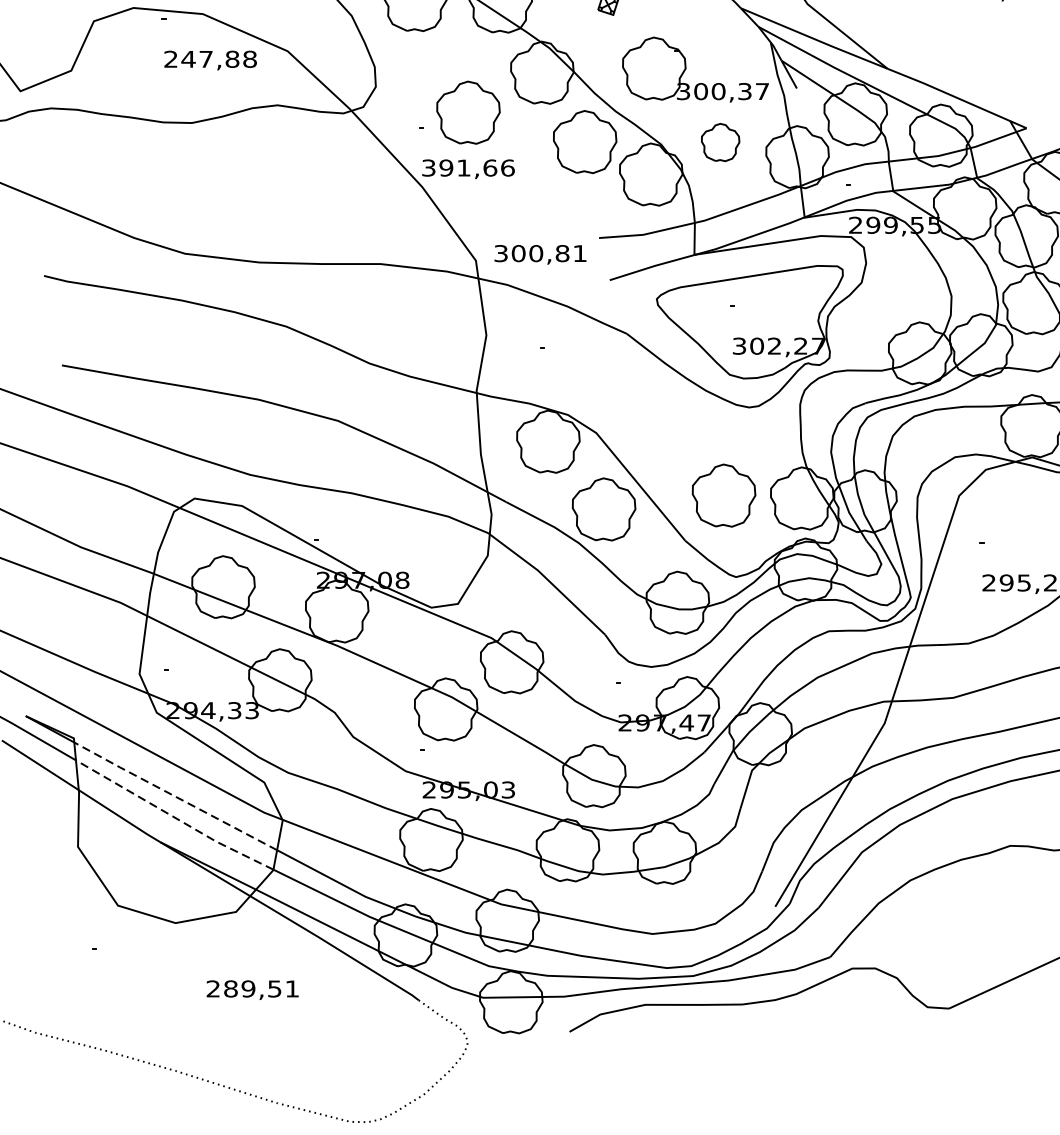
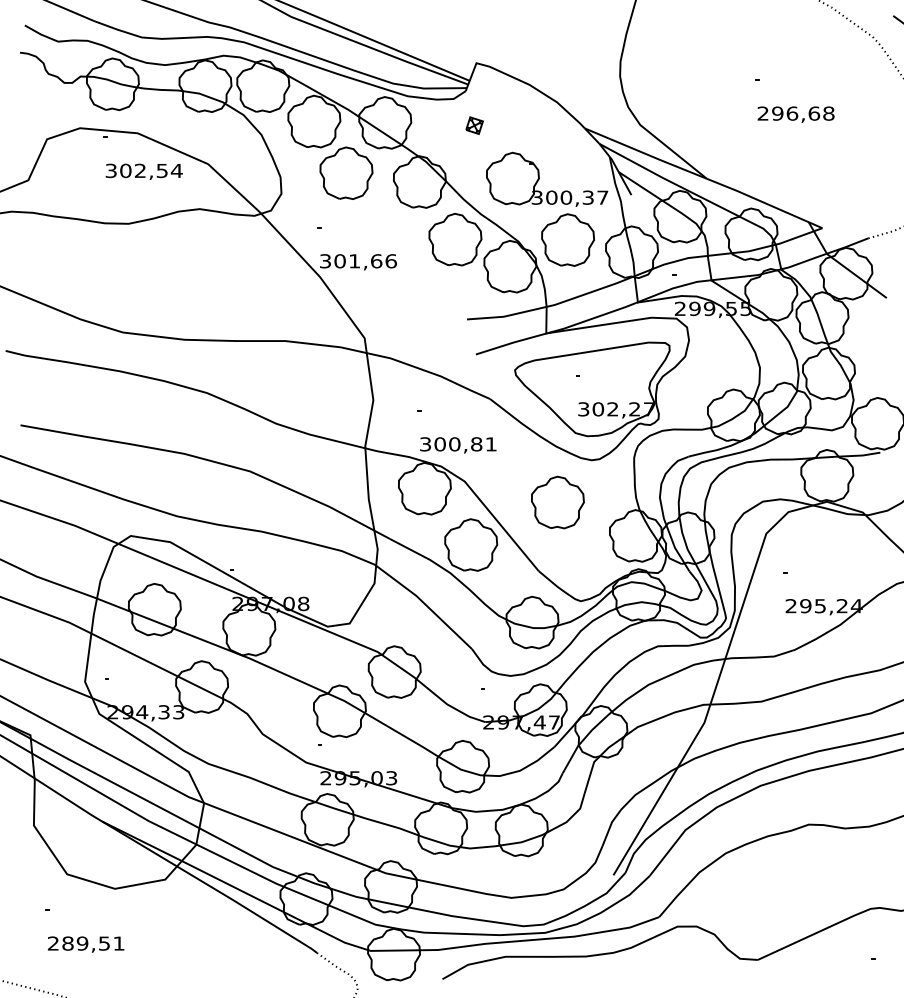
text: (209, 58) -> (143, 170), 247,88 -> 302,54
part: (468, 111) -> (346, 172), moved
part: (719, 141) -> (567, 239), size x1.67
text: (445, 168) -> (339, 261), 391,66 -> 301,66
text: (540, 254) -> (458, 445), moved
part: (723, 495) -> (557, 502), moved
line: (173, 796) -> (113, 783), dashed -> solid
line: (173, 816) -> (113, 800), dashed -> solid
text: (251, 990) -> (85, 944), moved

